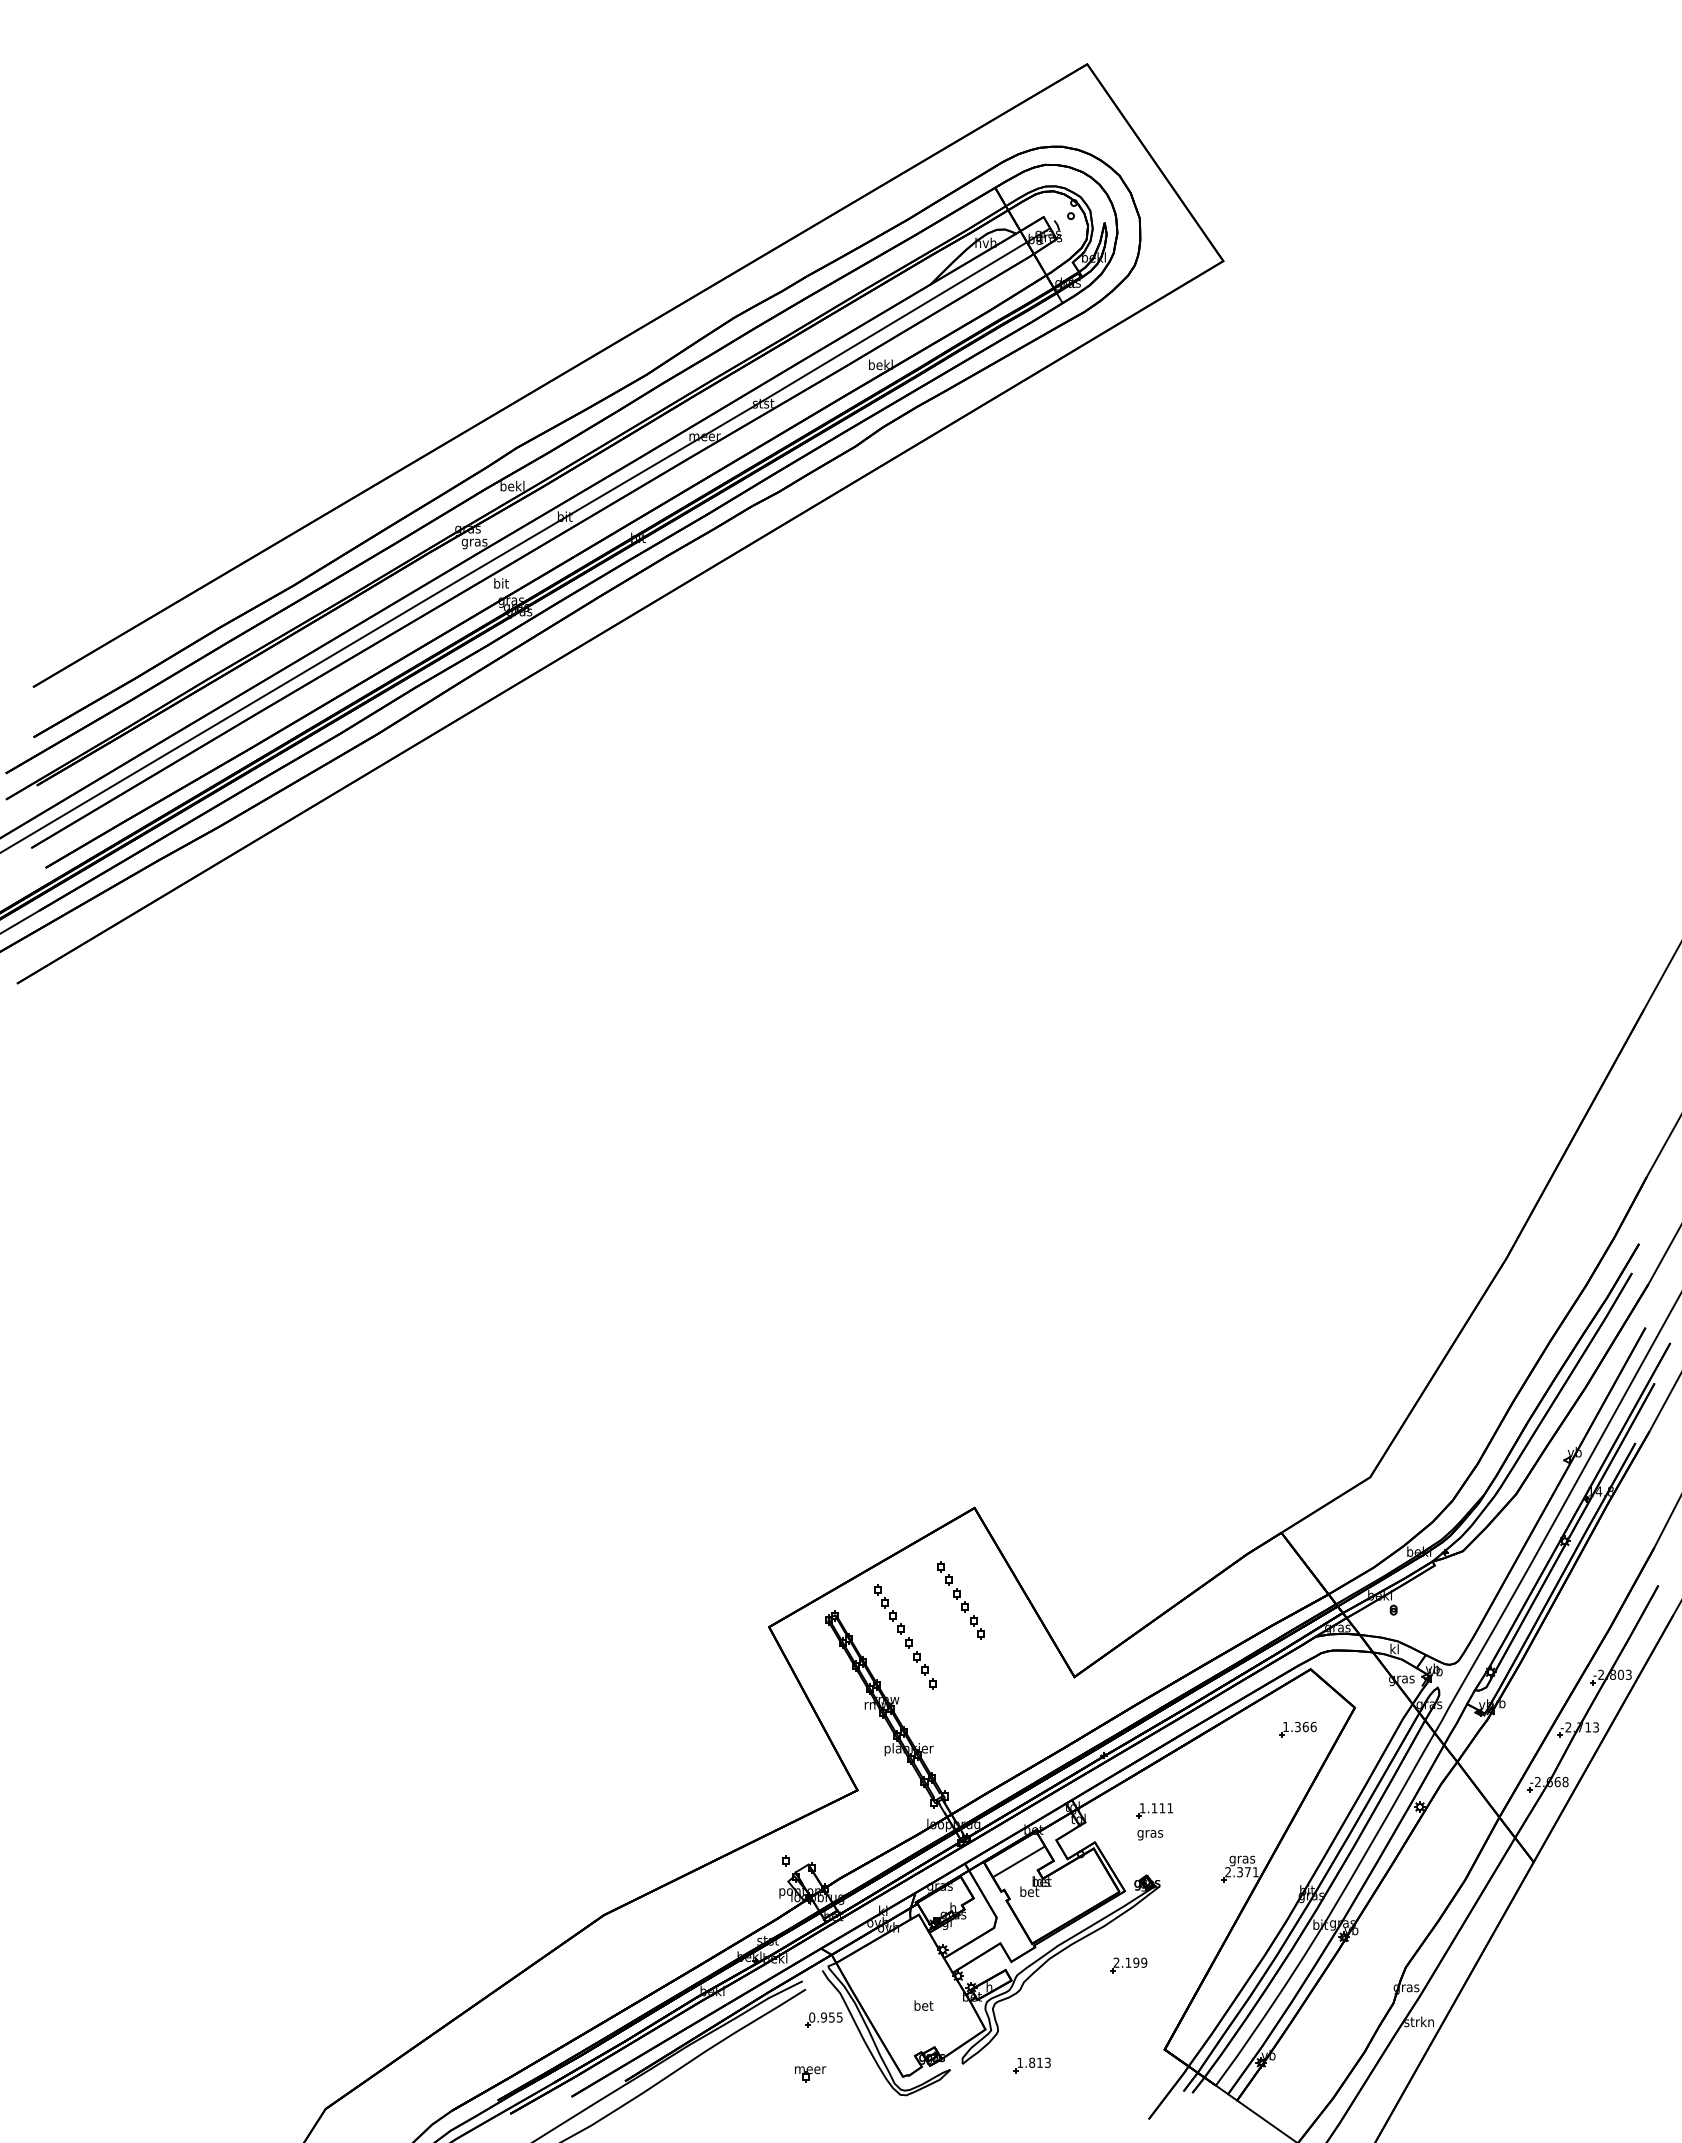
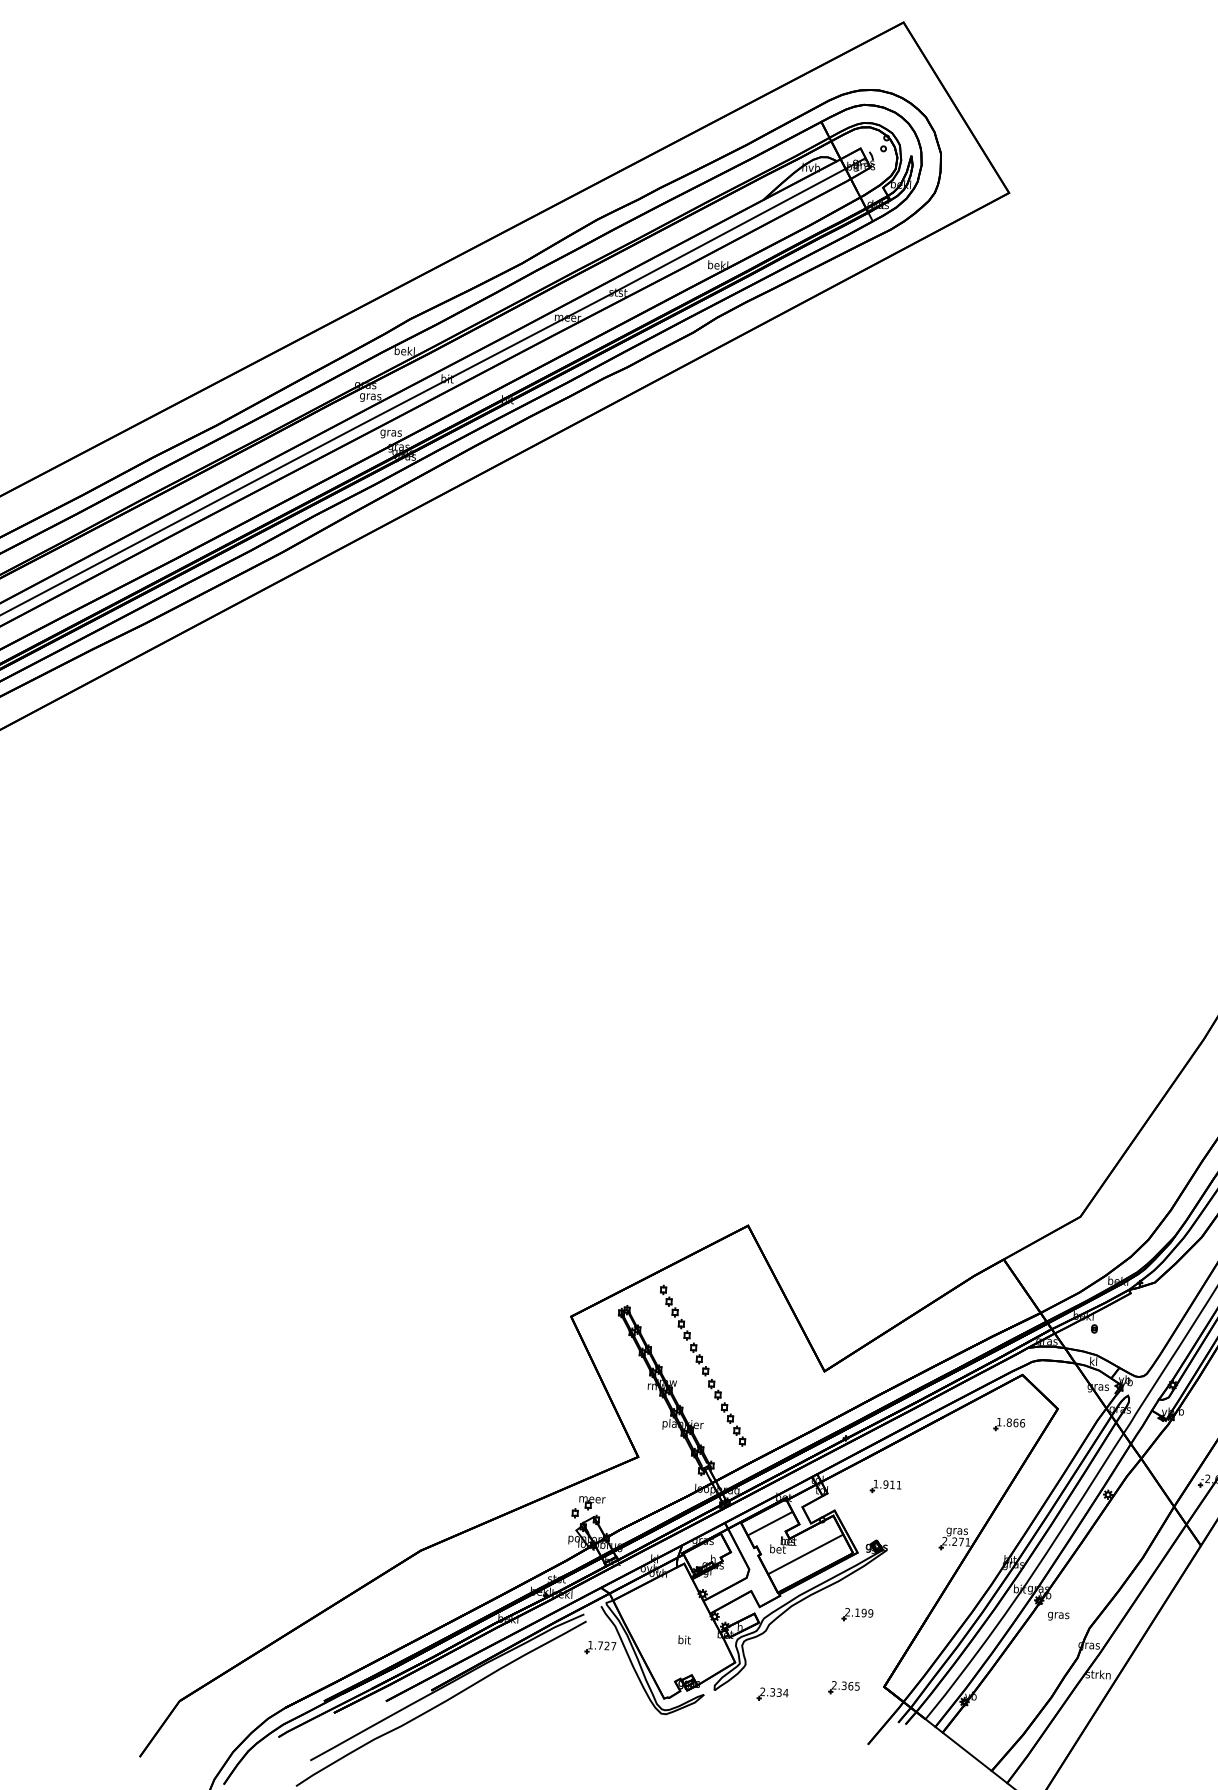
text: (501, 584) -> (391, 432), bit -> gras
part: (960, 1600) -> (726, 1412), moved
text: (1297, 1727) -> (1009, 1423), 1.366 -> 1.866
text: (1154, 1808) -> (885, 1484), 1.111 -> 1.911
text: (1150, 1835) -> (1058, 1616), moved
text: (1239, 1872) -> (954, 1541), 2.371 -> 2.271
line: (1062, 1896) -> (805, 1554), added
text: (923, 2005) -> (684, 1639), bet -> bit
text: (825, 2017) -> (601, 1645), 0.955 -> 1.727
part: (1116, 2053) -> (843, 1688), added
text: (1034, 2062) -> (774, 1692), 1.813 -> 2.334
part: (810, 2074) -> (592, 1503), moved

